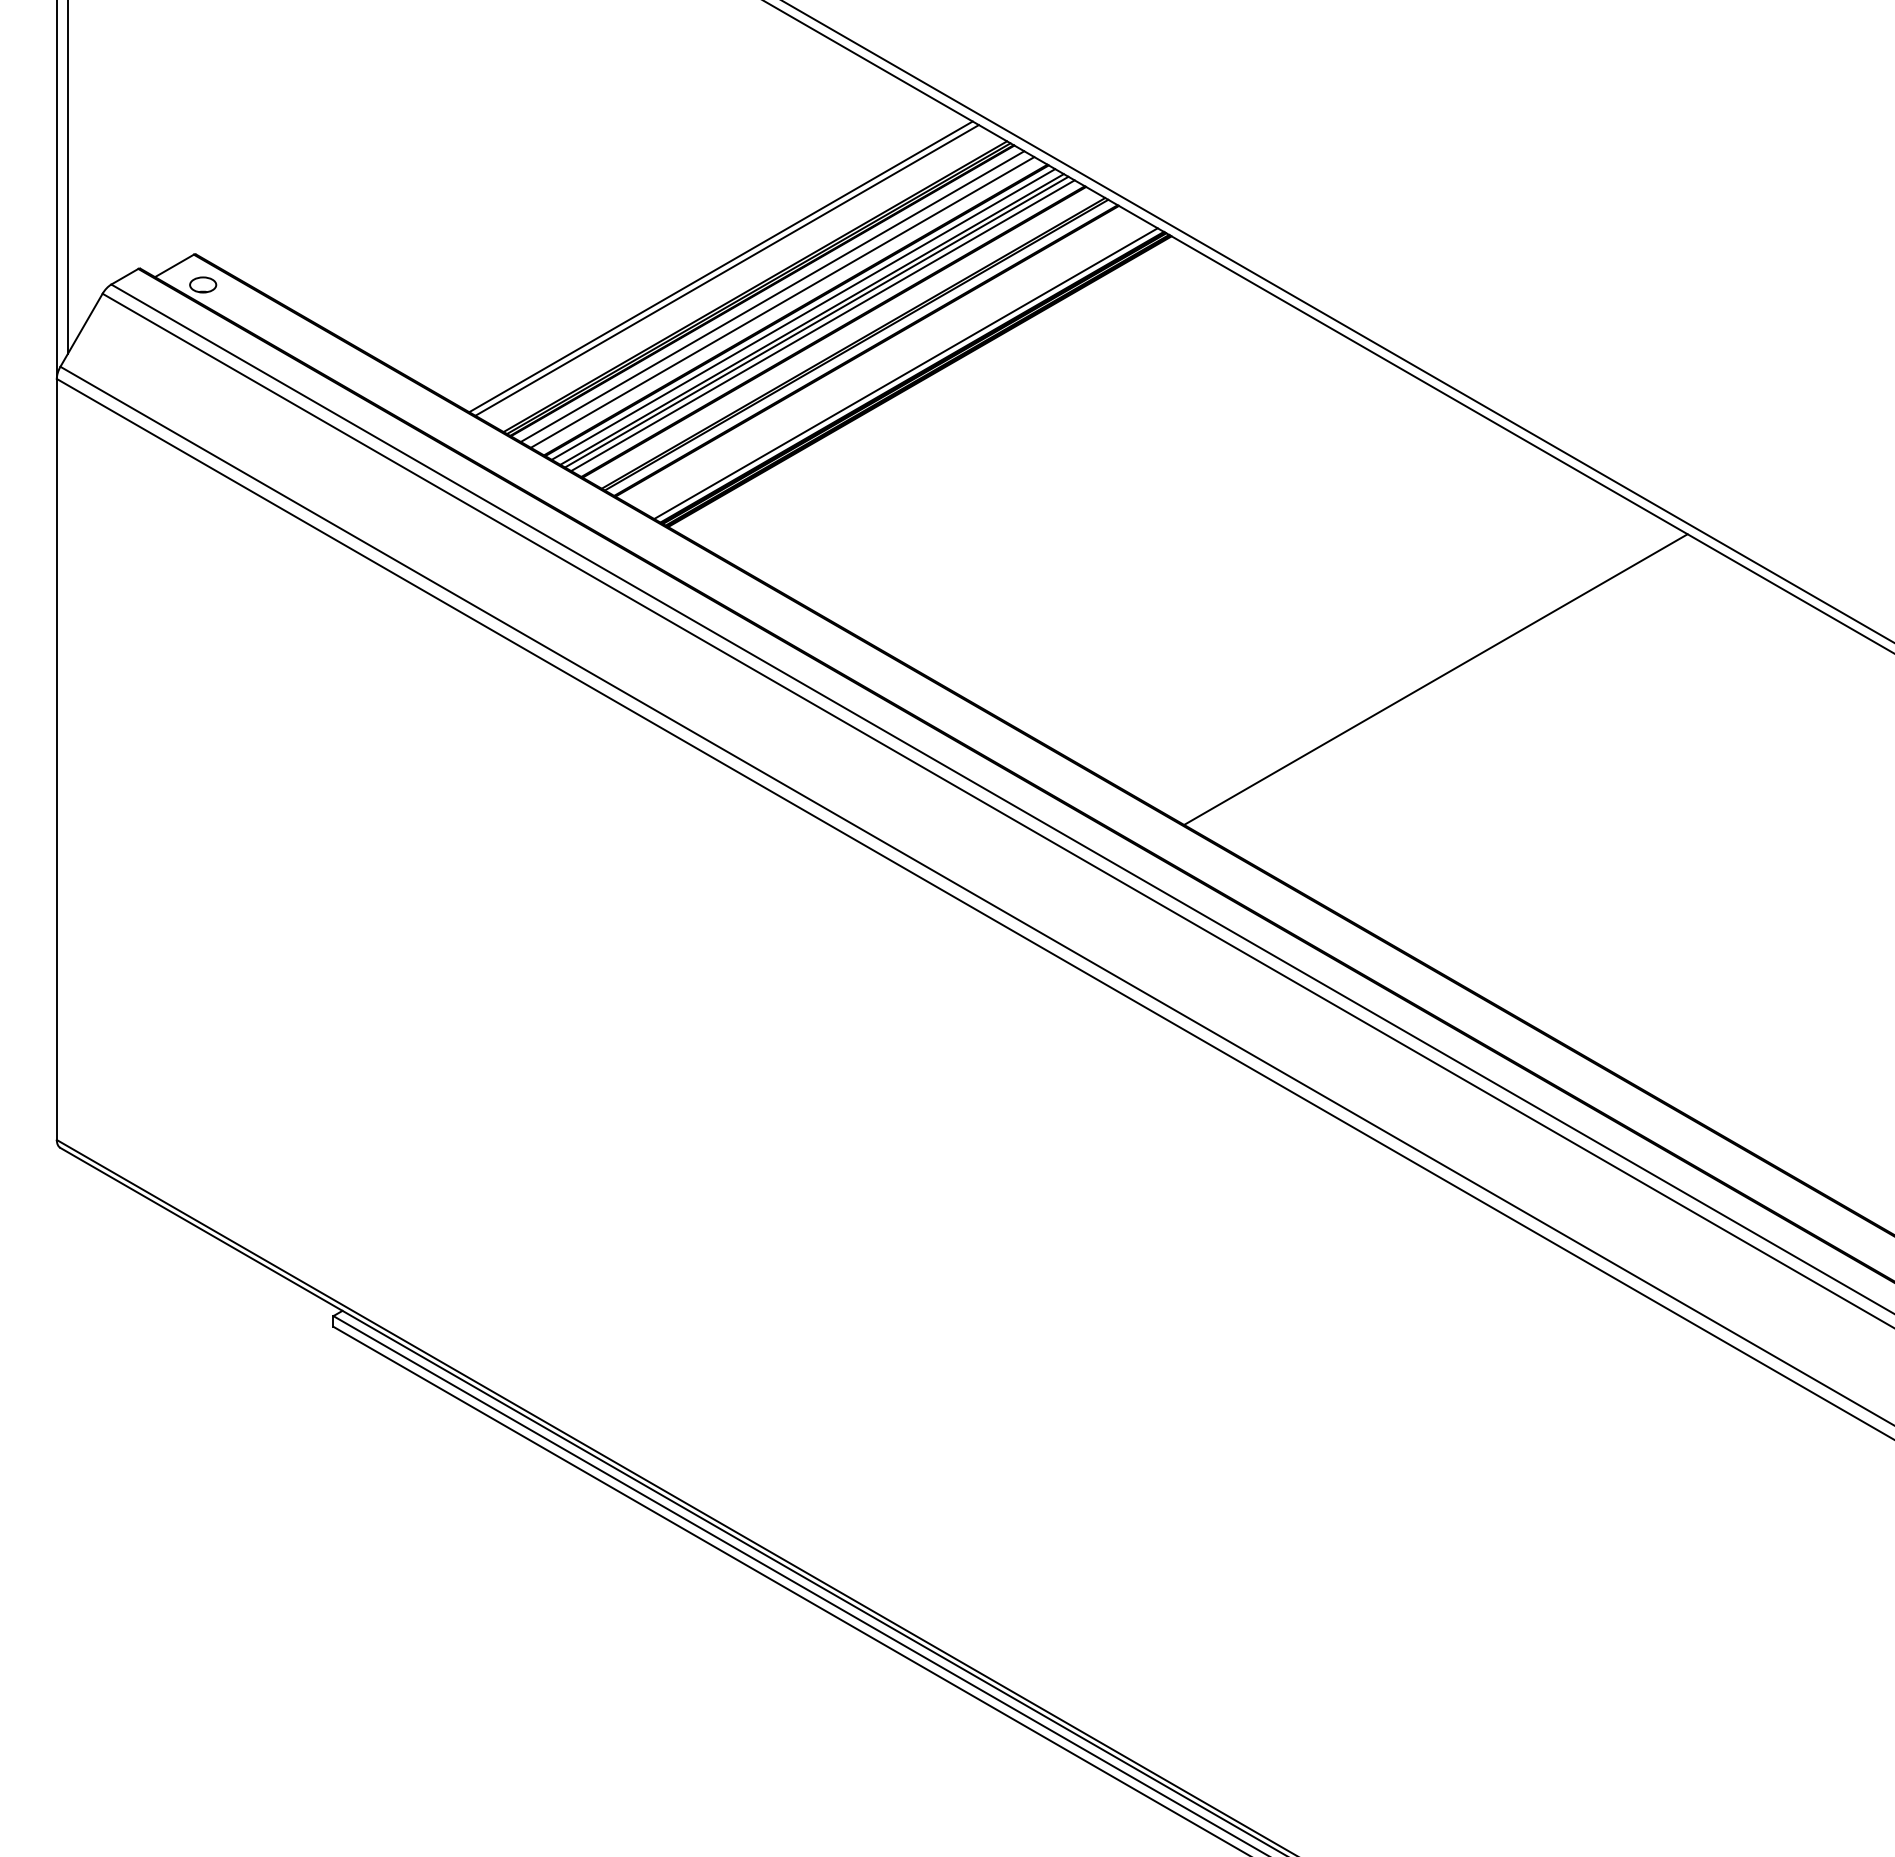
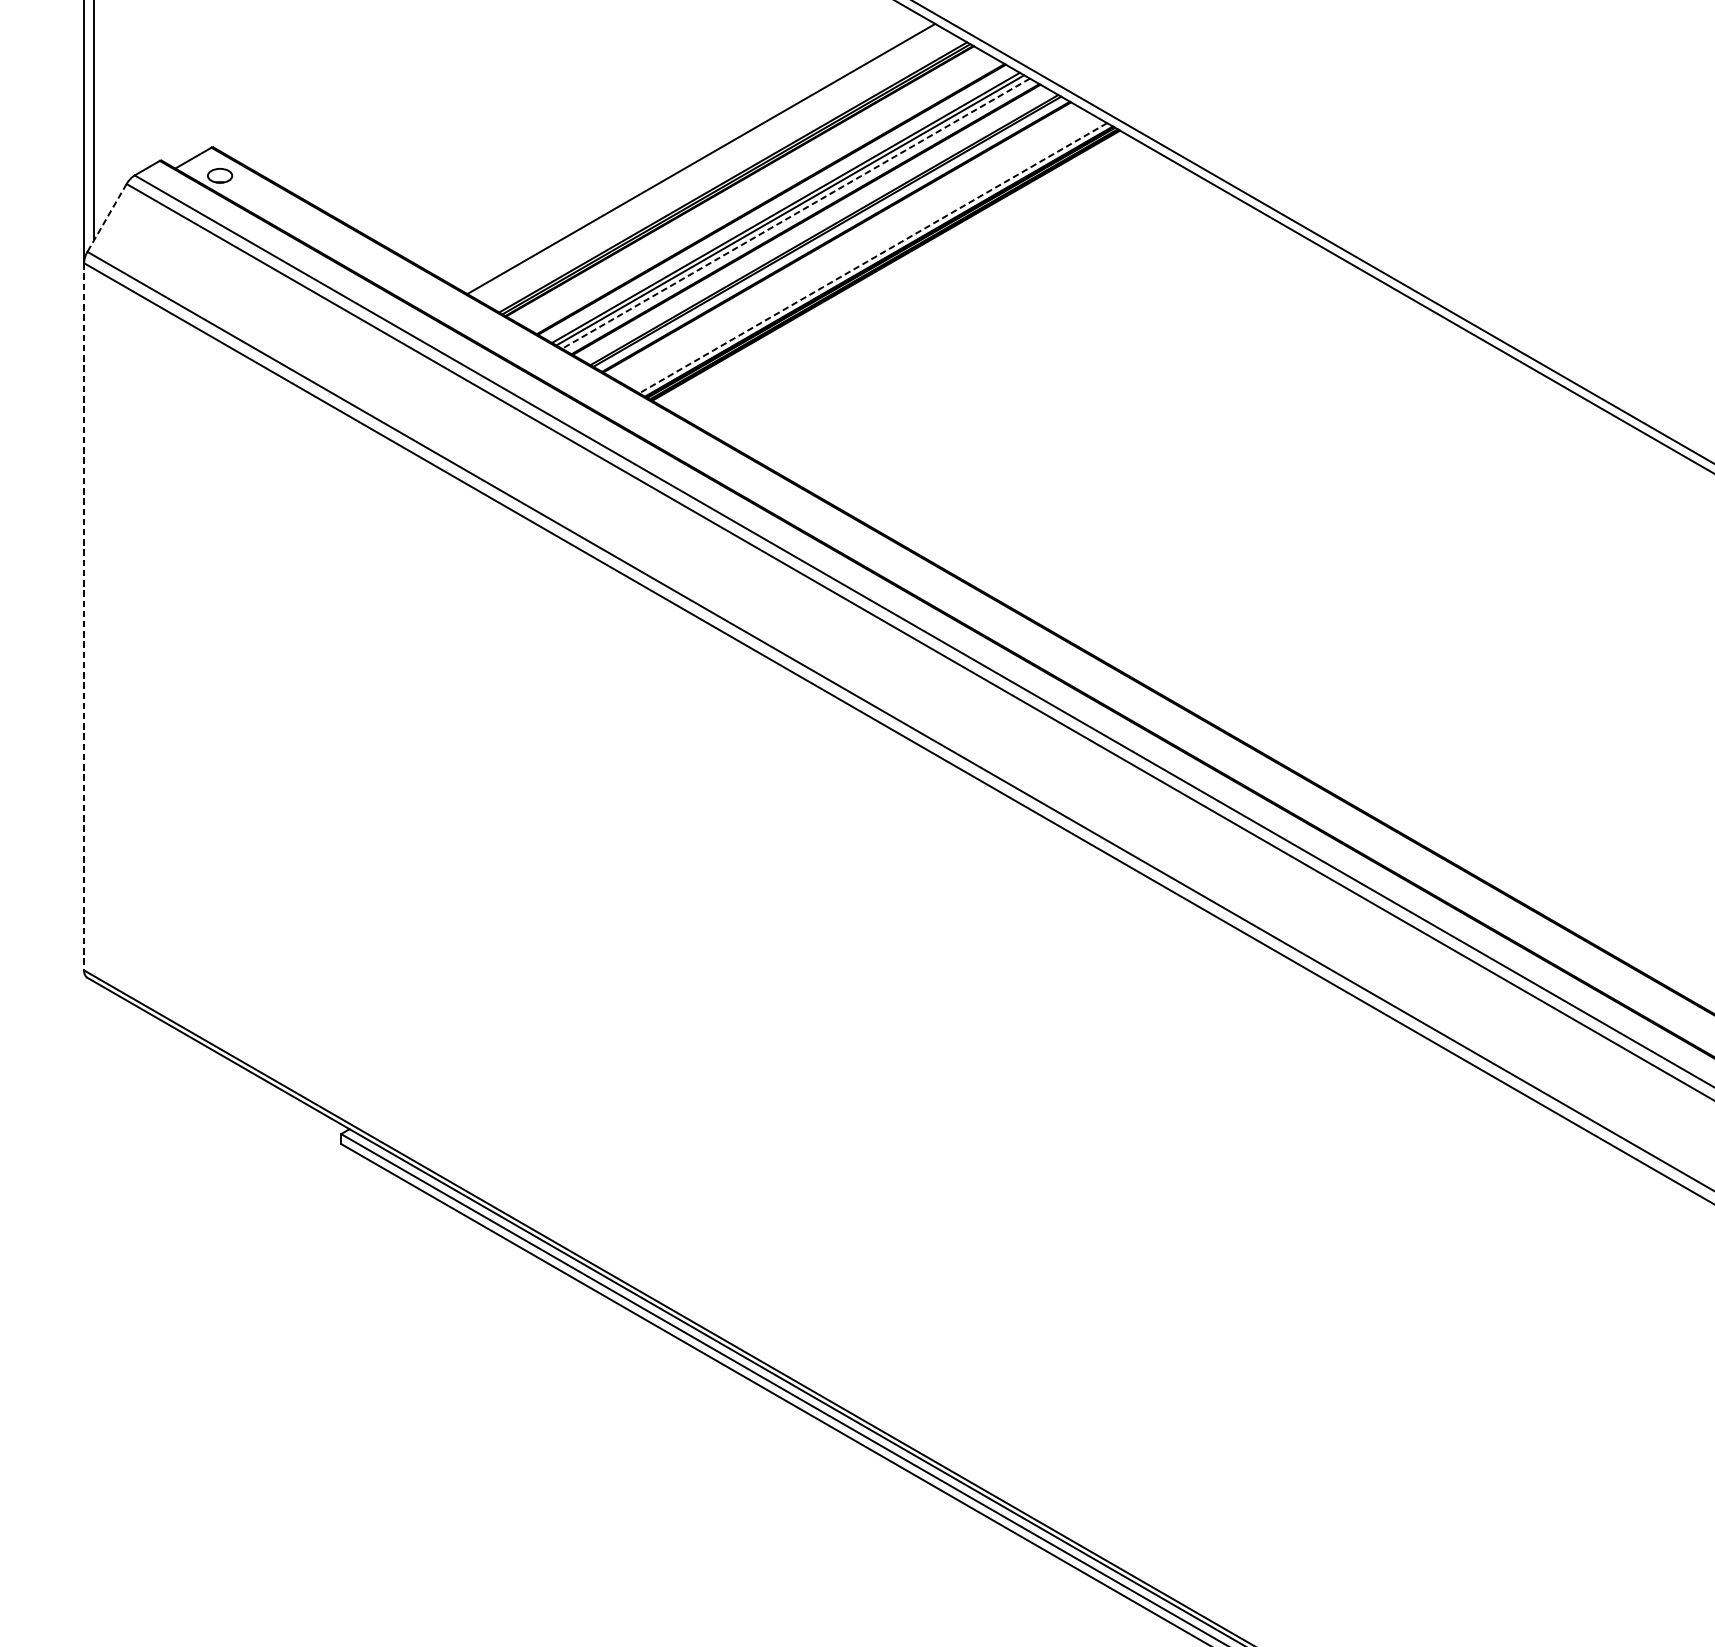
line: (726, 270) -> (706, 162), removed
line: (772, 296) -> (749, 186), removed
line: (782, 302) -> (758, 192), removed
line: (803, 314) -> (777, 203), removed
line: (822, 325) -> (795, 213), solid -> dashed
line: (81, 330) -> (107, 218), solid -> dashed
line: (906, 373) -> (873, 258), solid -> dashed
line: (1435, 679) -> (1365, 542), removed
line: (56, 759) -> (83, 616), solid -> dashed

